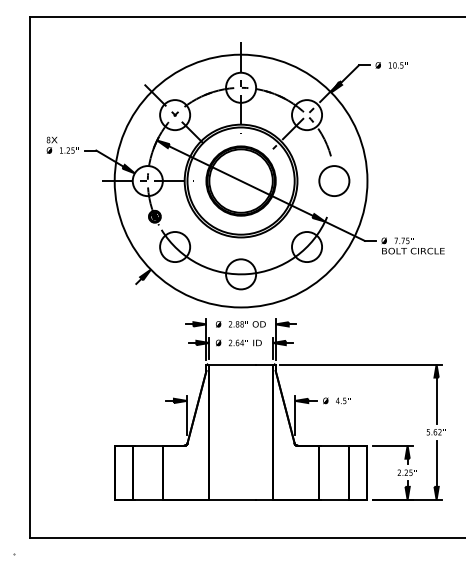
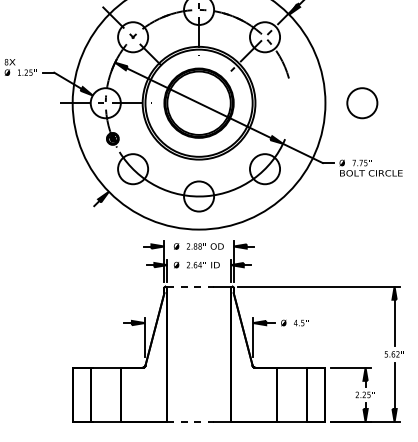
circle: (334, 180) -> (362, 102), moved
line: (233, 364) -> (191, 286), solid -> dashed
line: (233, 499) -> (191, 421), solid -> dashed

